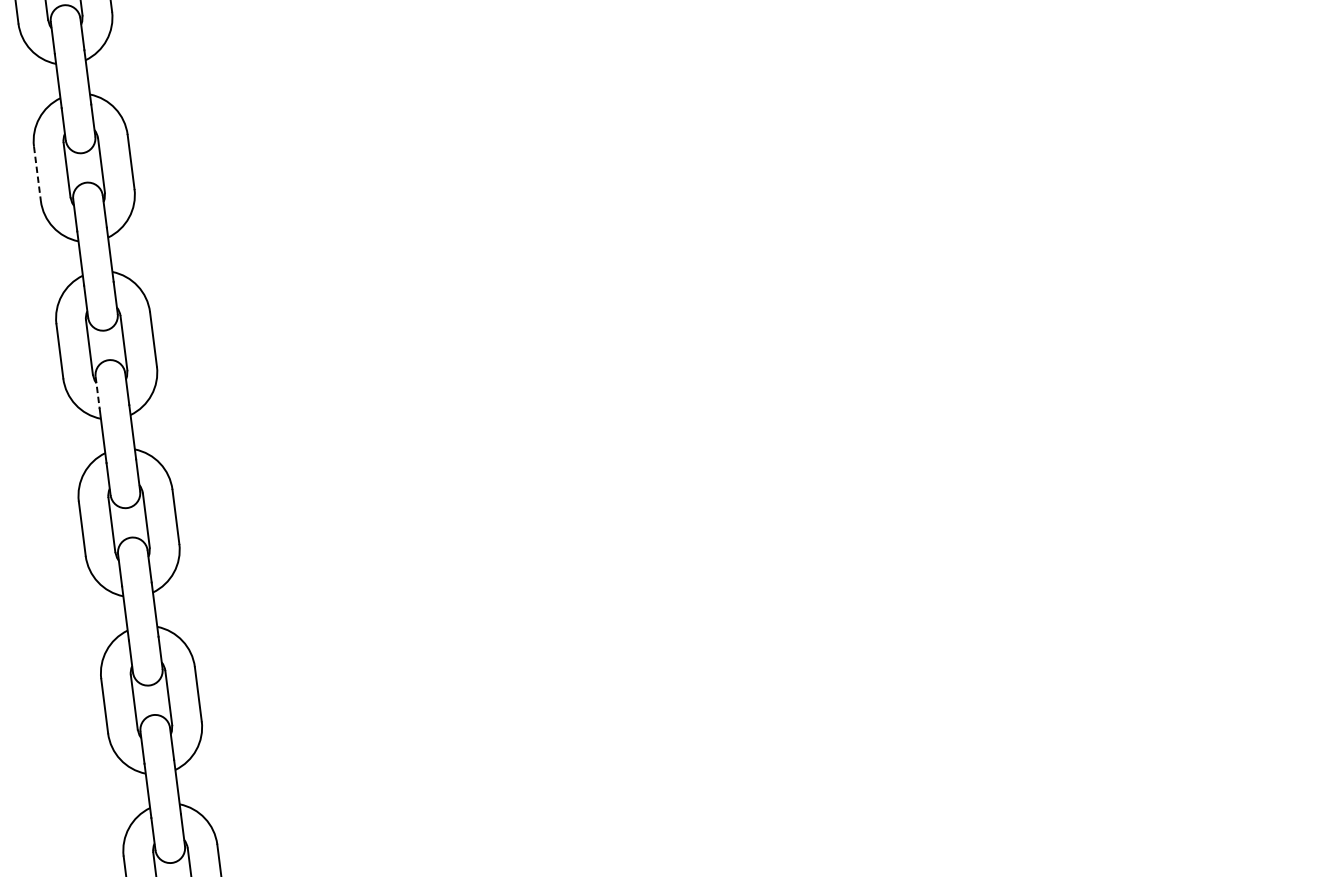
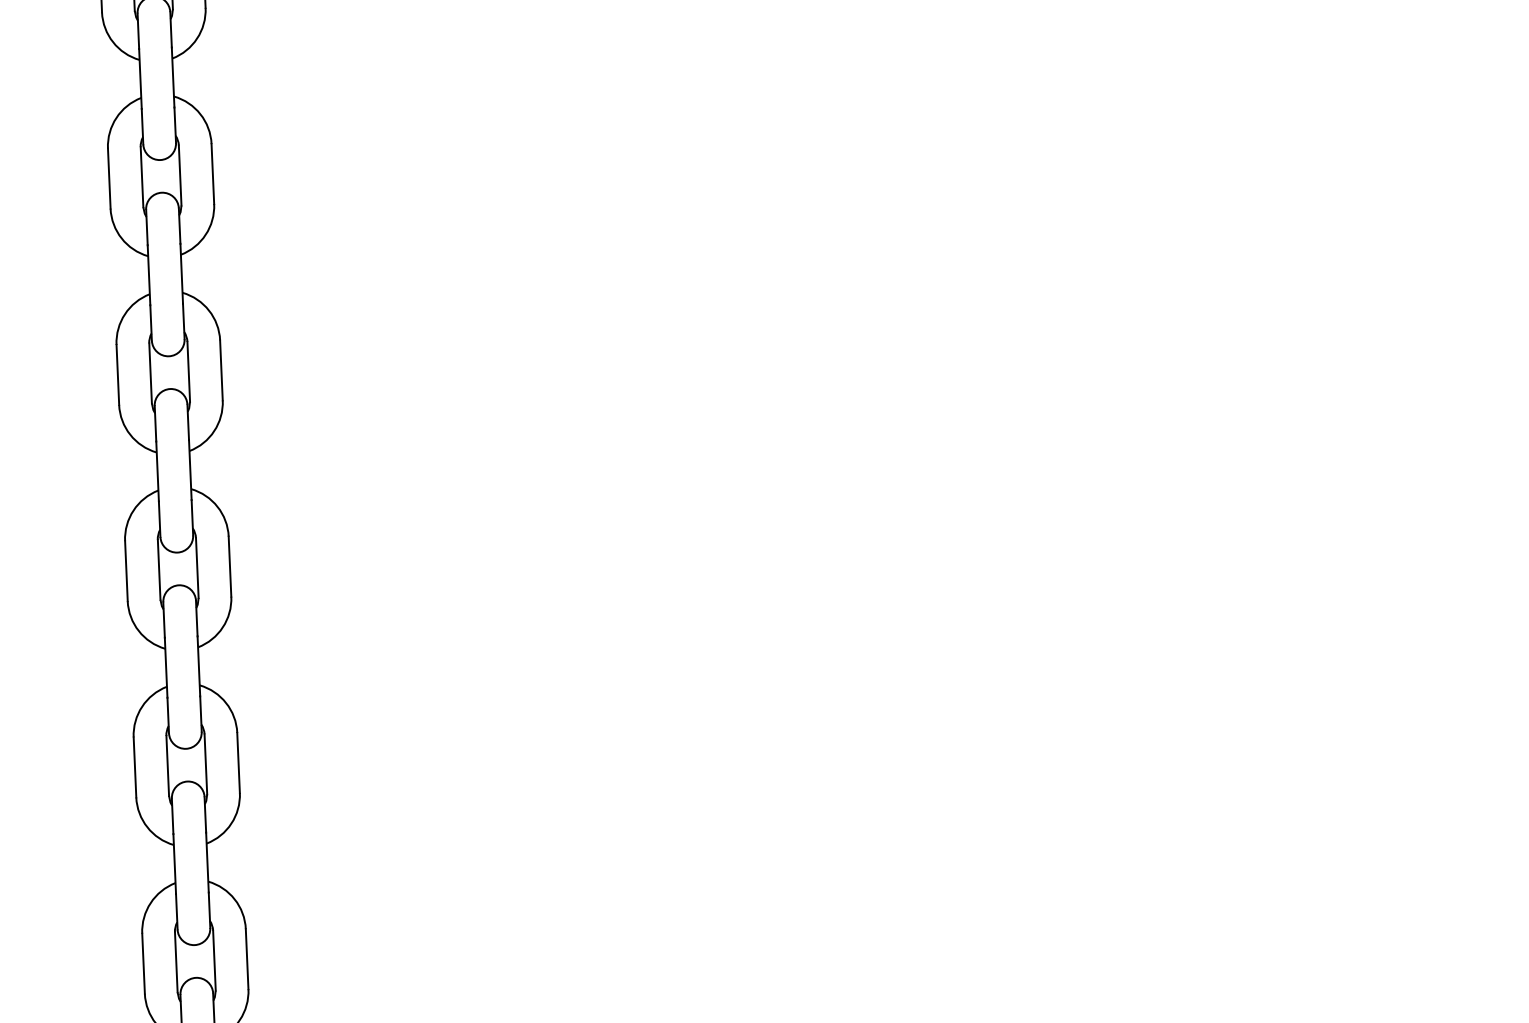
line: (37, 174) -> (109, 179), dashed -> solid
line: (97, 392) -> (155, 423), dashed -> solid

